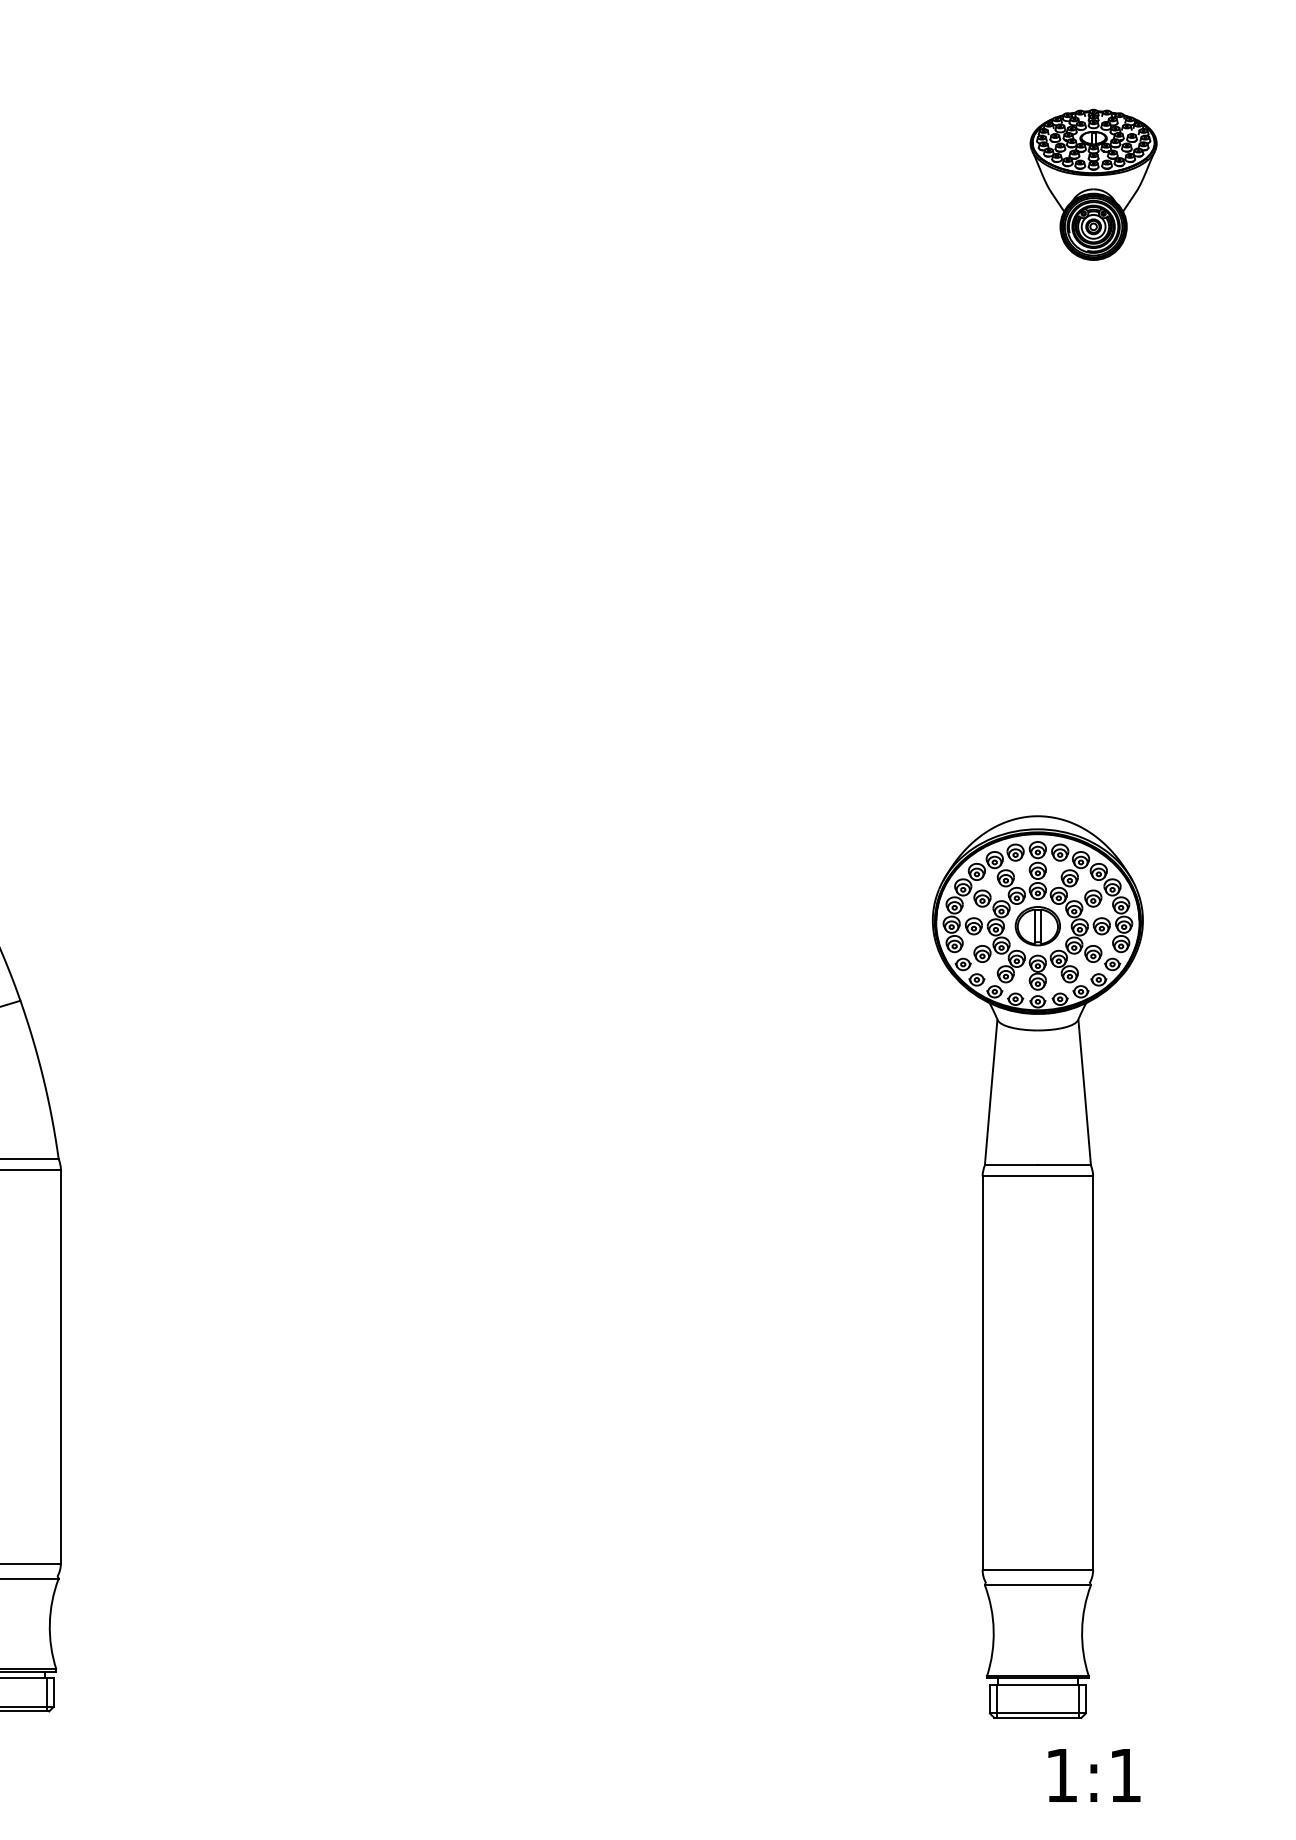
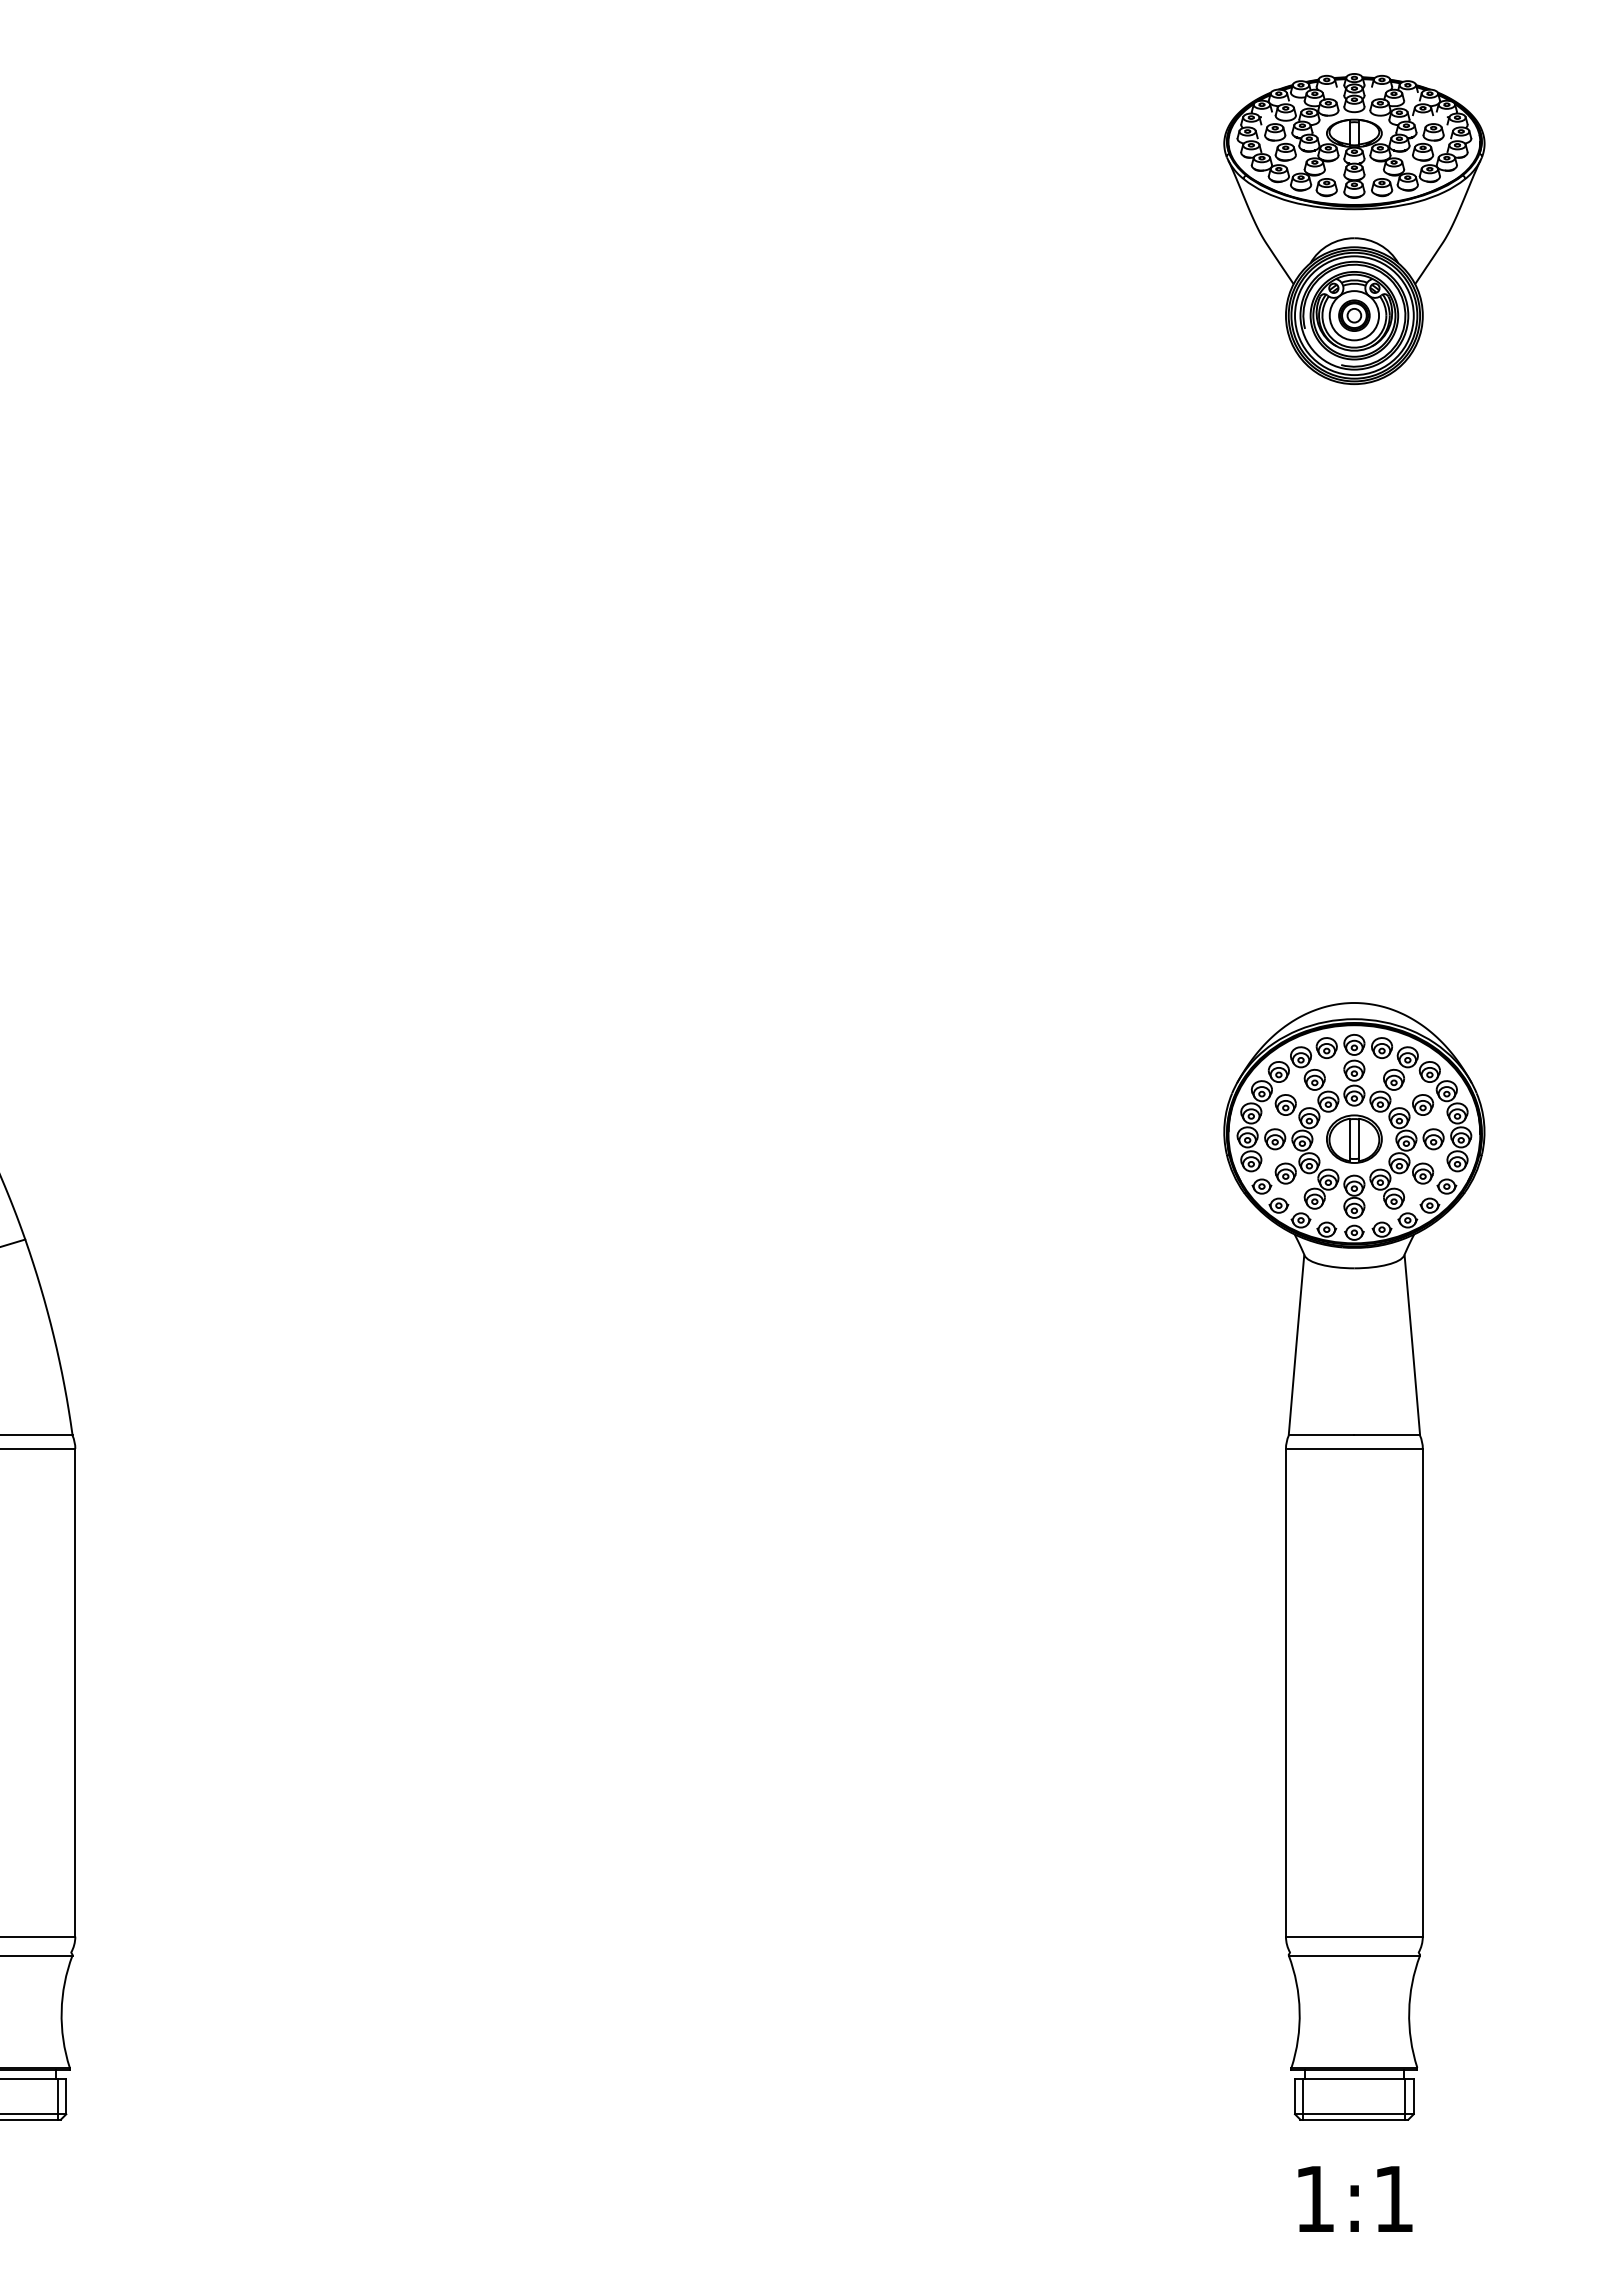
part: (1093, 184) -> (1354, 228), size x1.67
part: (1037, 1267) -> (1354, 1561), moved

